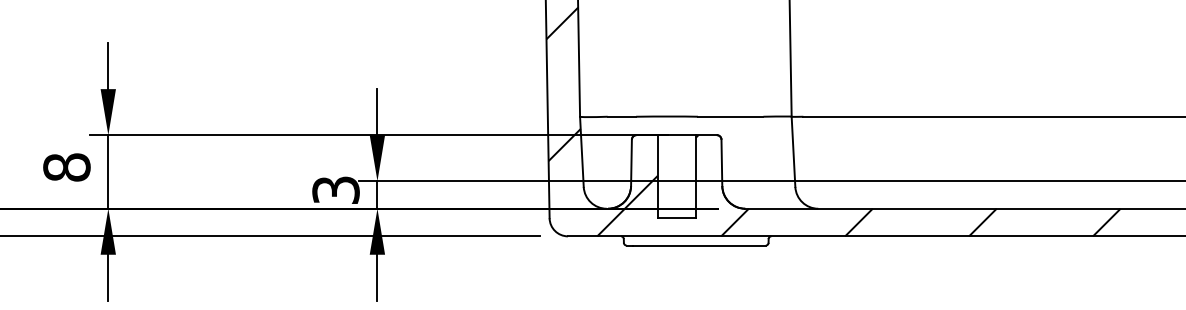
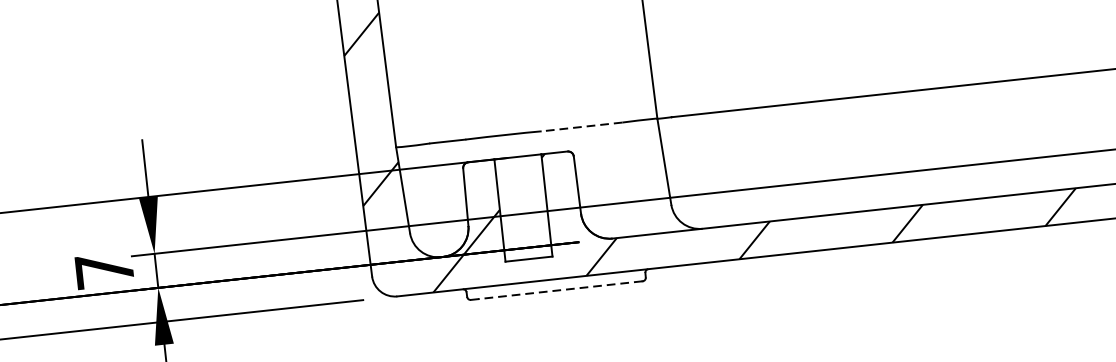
line: (730, 116) -> (581, 126), solid -> dashed
text: (335, 189) -> (103, 269), 3 -> 7
line: (698, 245) -> (559, 290), solid -> dashed

